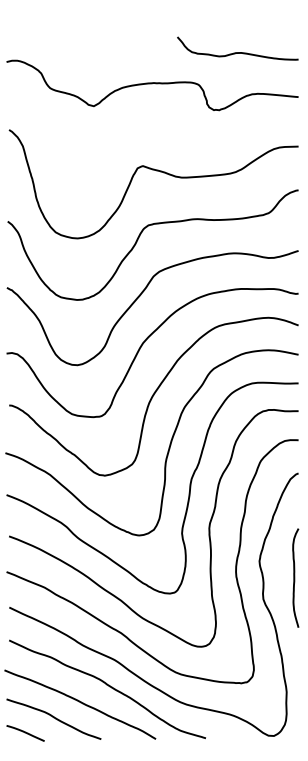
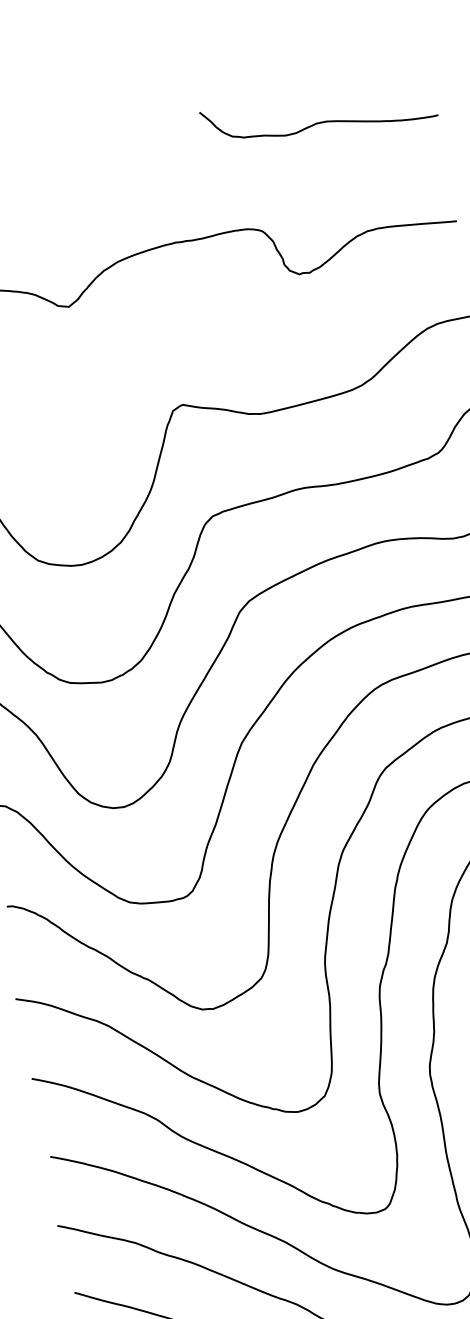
curve: (237, 52) -> (319, 121), moved

